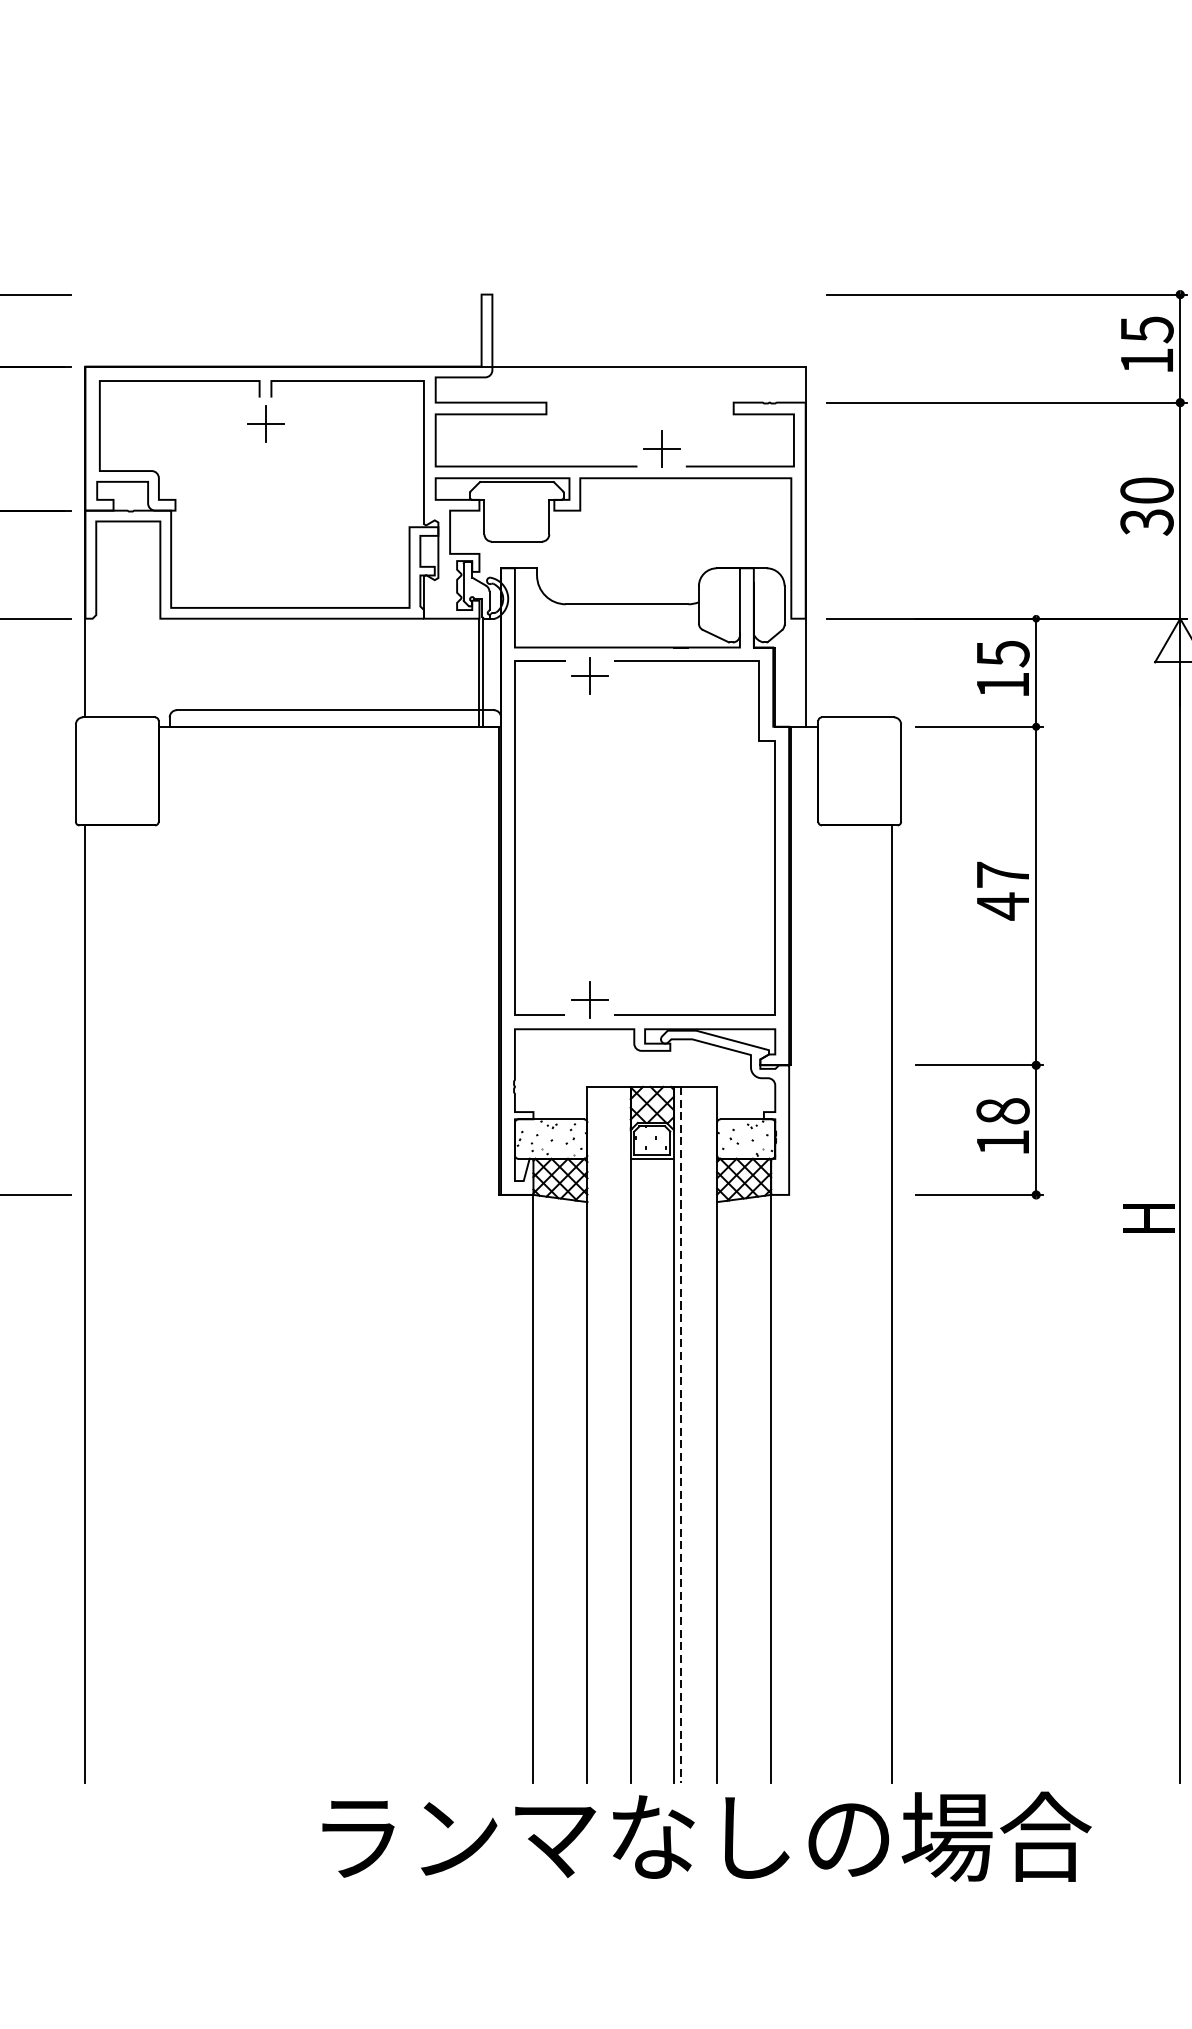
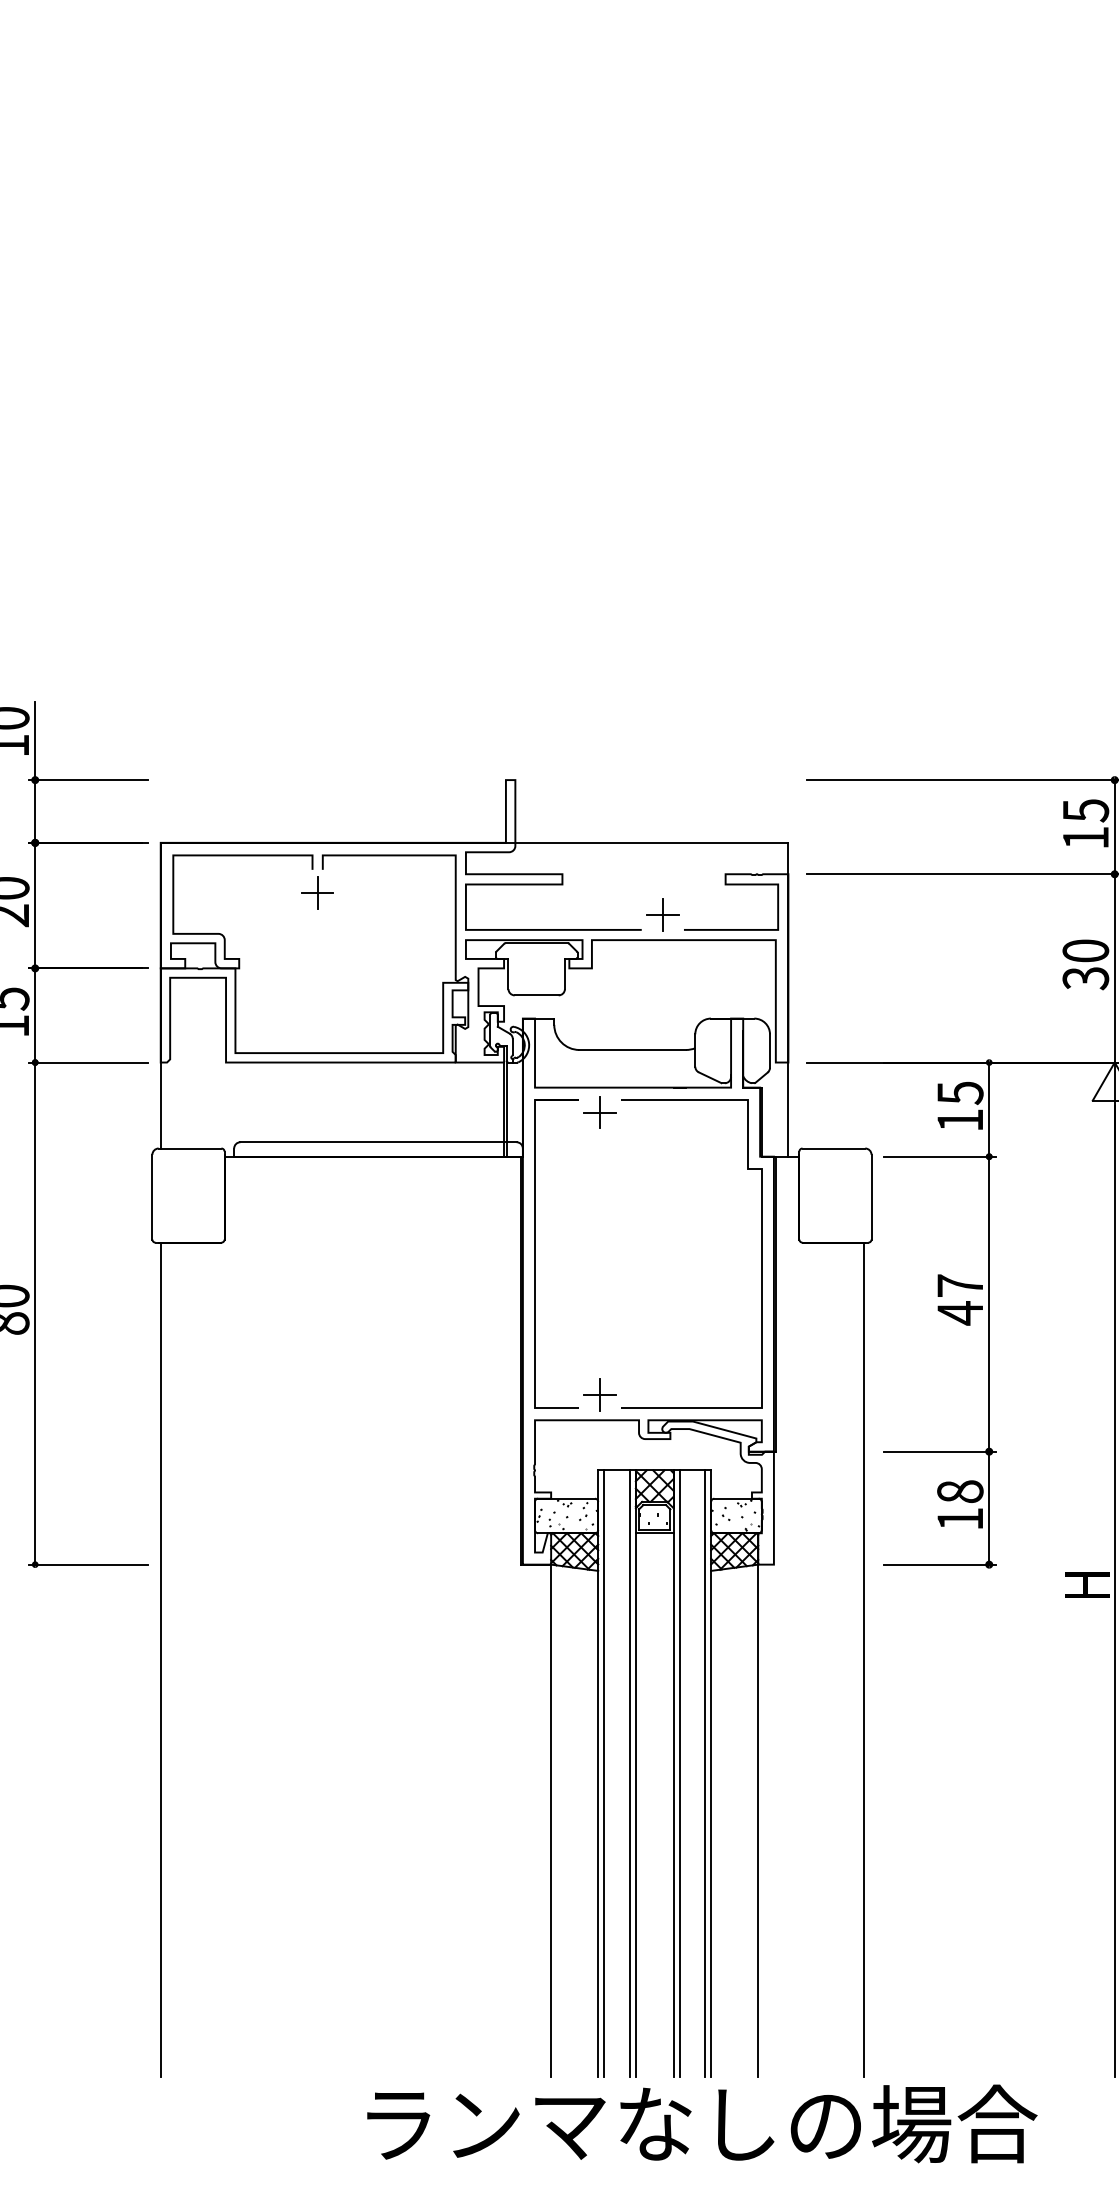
line: (594, 1434) -> (604, 1773), added
line: (623, 1434) -> (629, 1773), added
line: (709, 1434) -> (704, 1773), added
line: (680, 1435) -> (679, 1774), dashed -> solid

